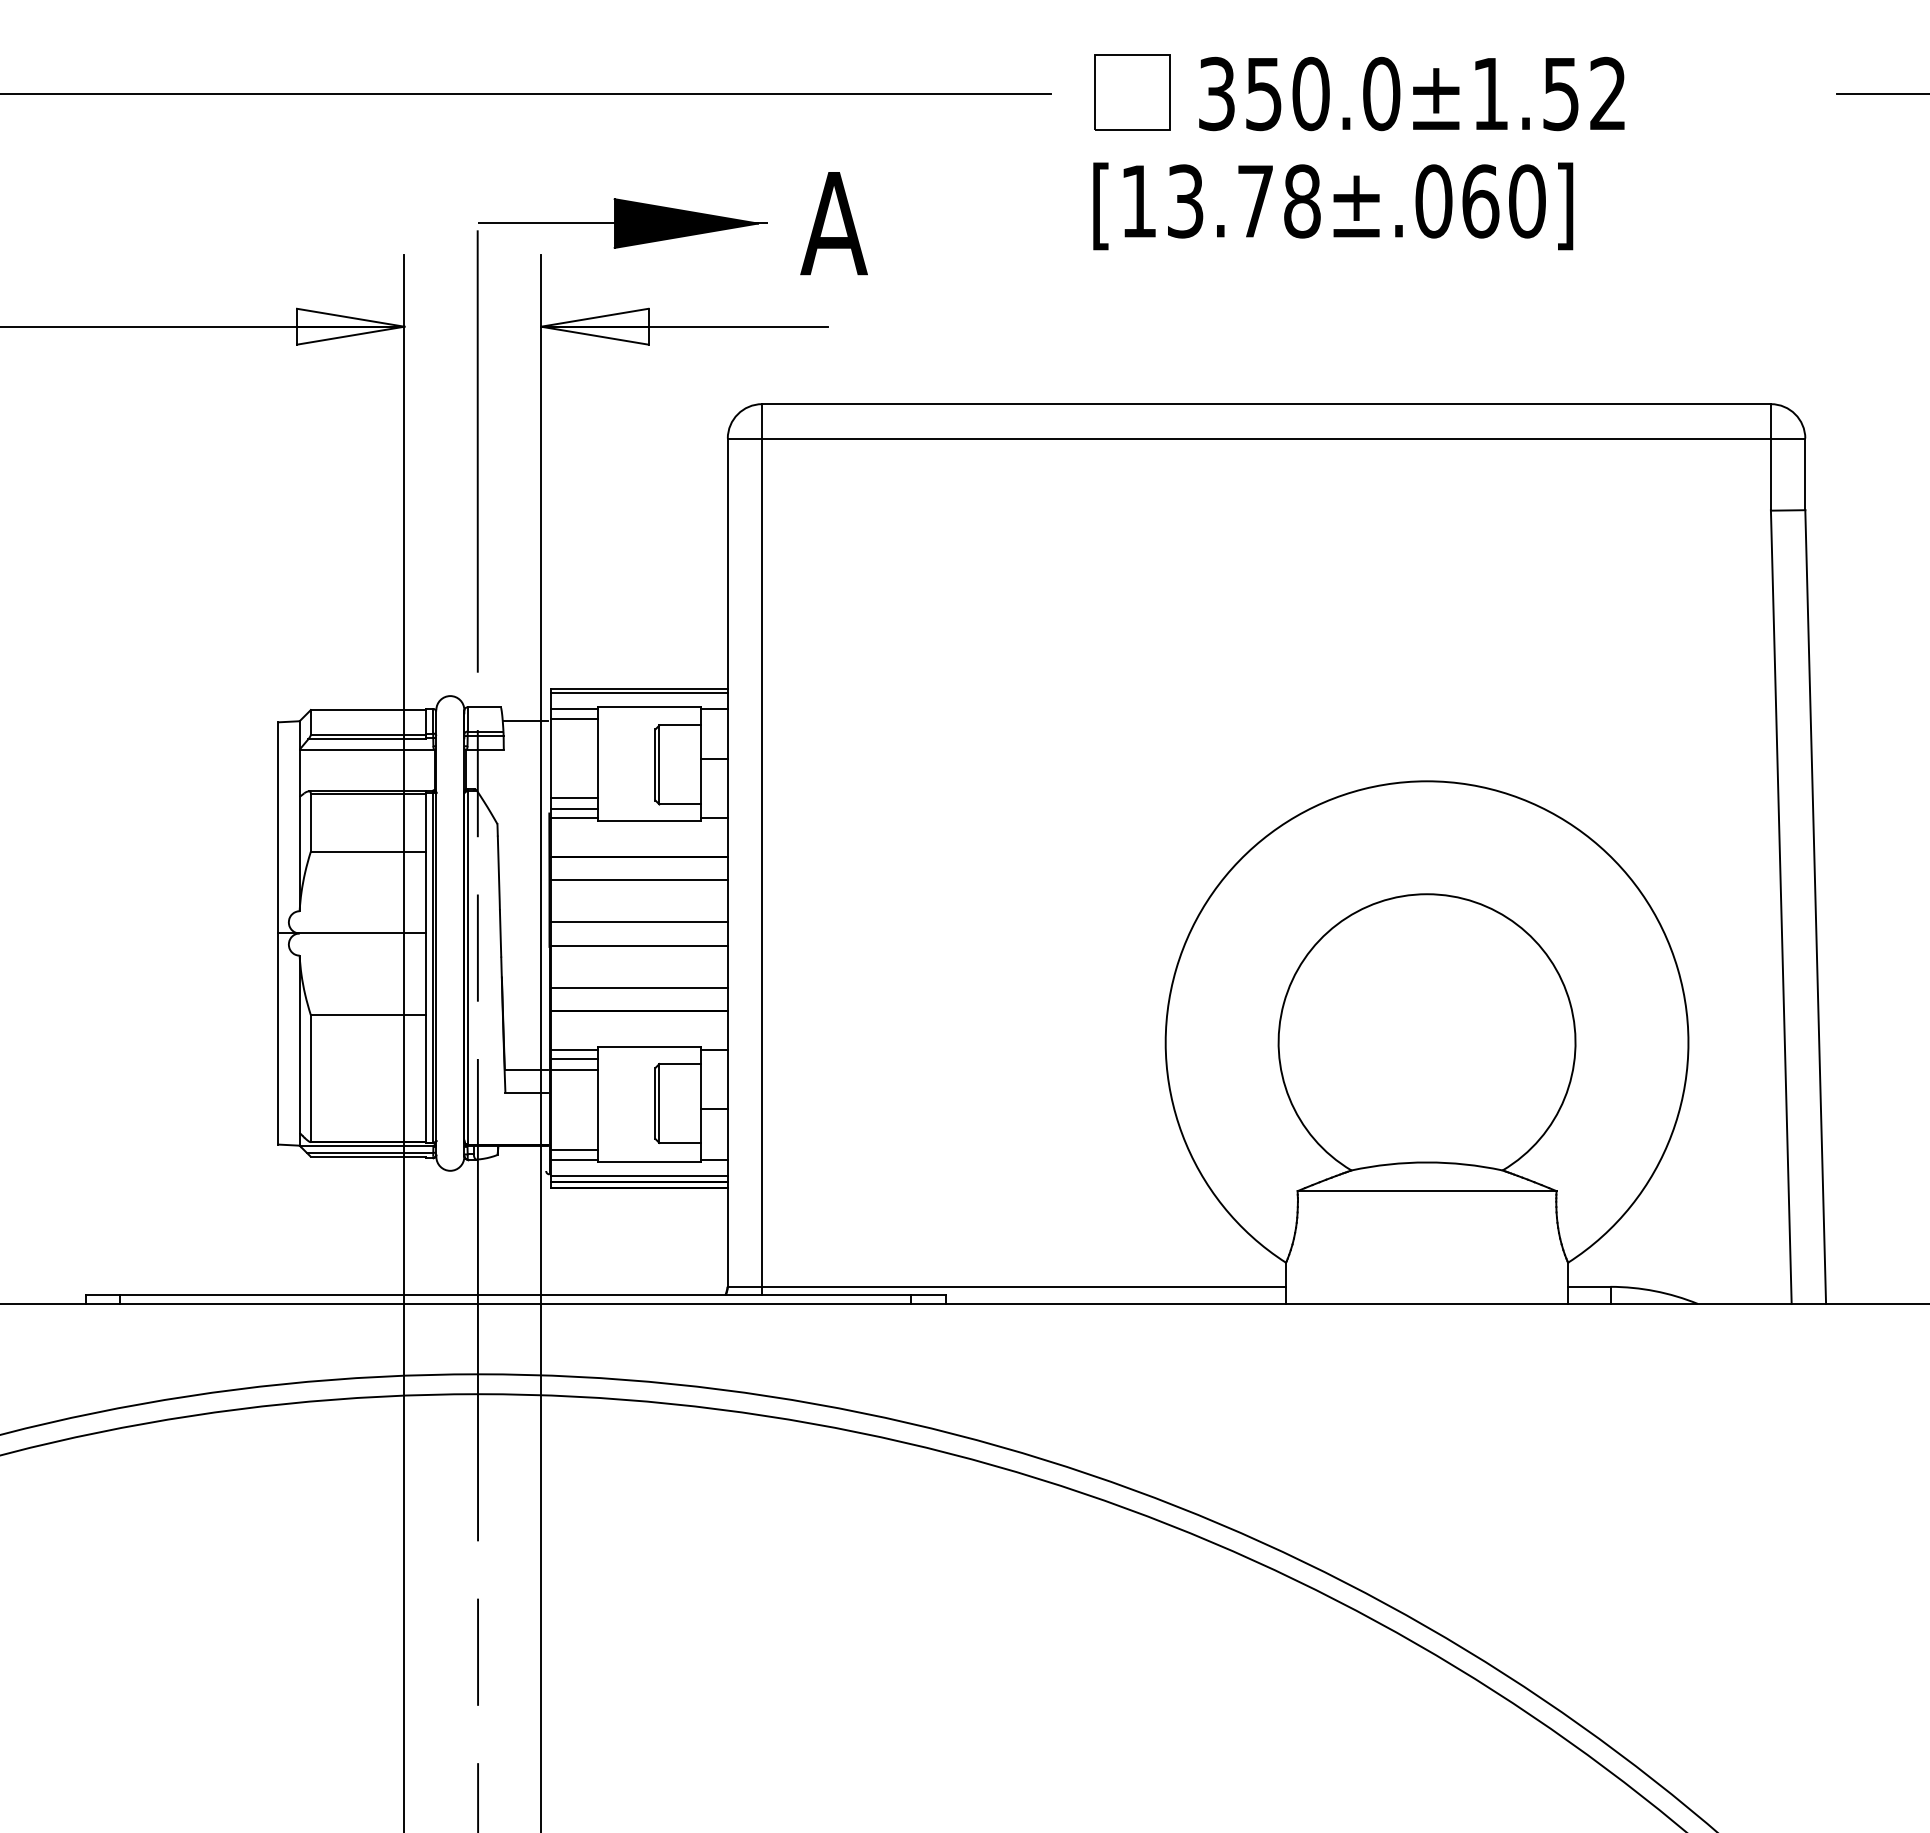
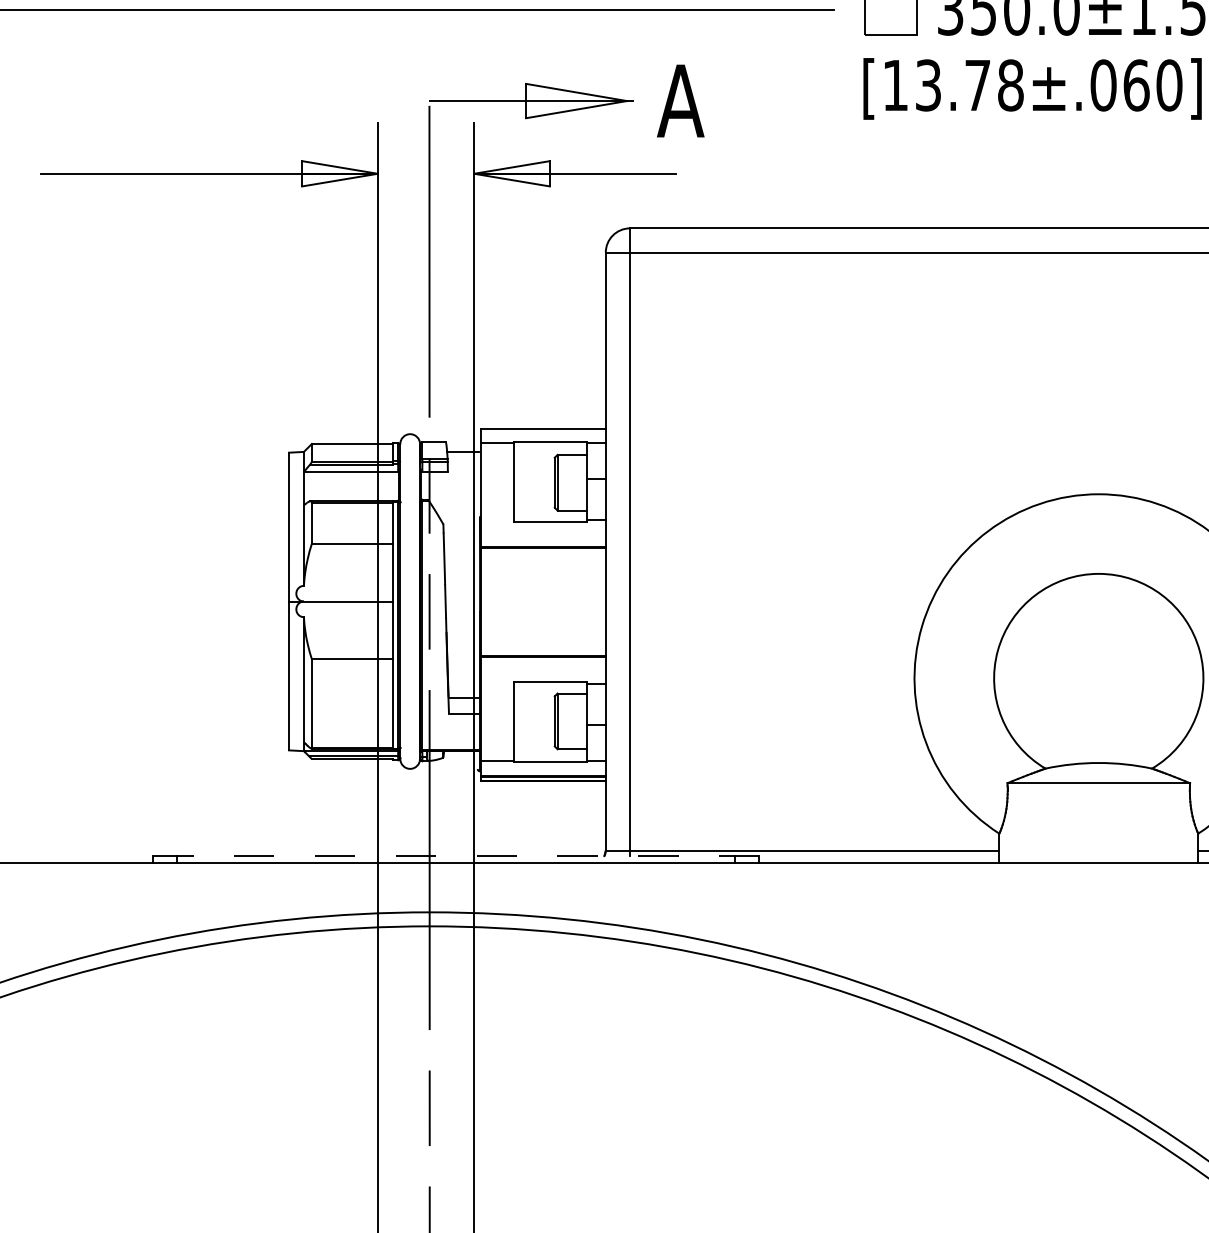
fill: (686, 223) -> (576, 101), removed
line: (638, 692) -> (542, 431), removed
line: (574, 718) -> (497, 449), removed
line: (574, 798) -> (497, 506), removed
line: (574, 809) -> (497, 514), removed
line: (574, 817) -> (497, 519), removed
line: (638, 880) -> (542, 564), removed
line: (638, 922) -> (542, 593), removed
line: (638, 946) -> (542, 610), removed
line: (638, 988) -> (542, 640), removed
line: (574, 1050) -> (497, 684), removed
line: (574, 1058) -> (497, 689), removed
line: (574, 1070) -> (497, 698), removed
line: (574, 1149) -> (497, 753), removed
line: (638, 1176) -> (542, 772), removed
line: (515, 1295) -> (456, 856), solid -> dashed

